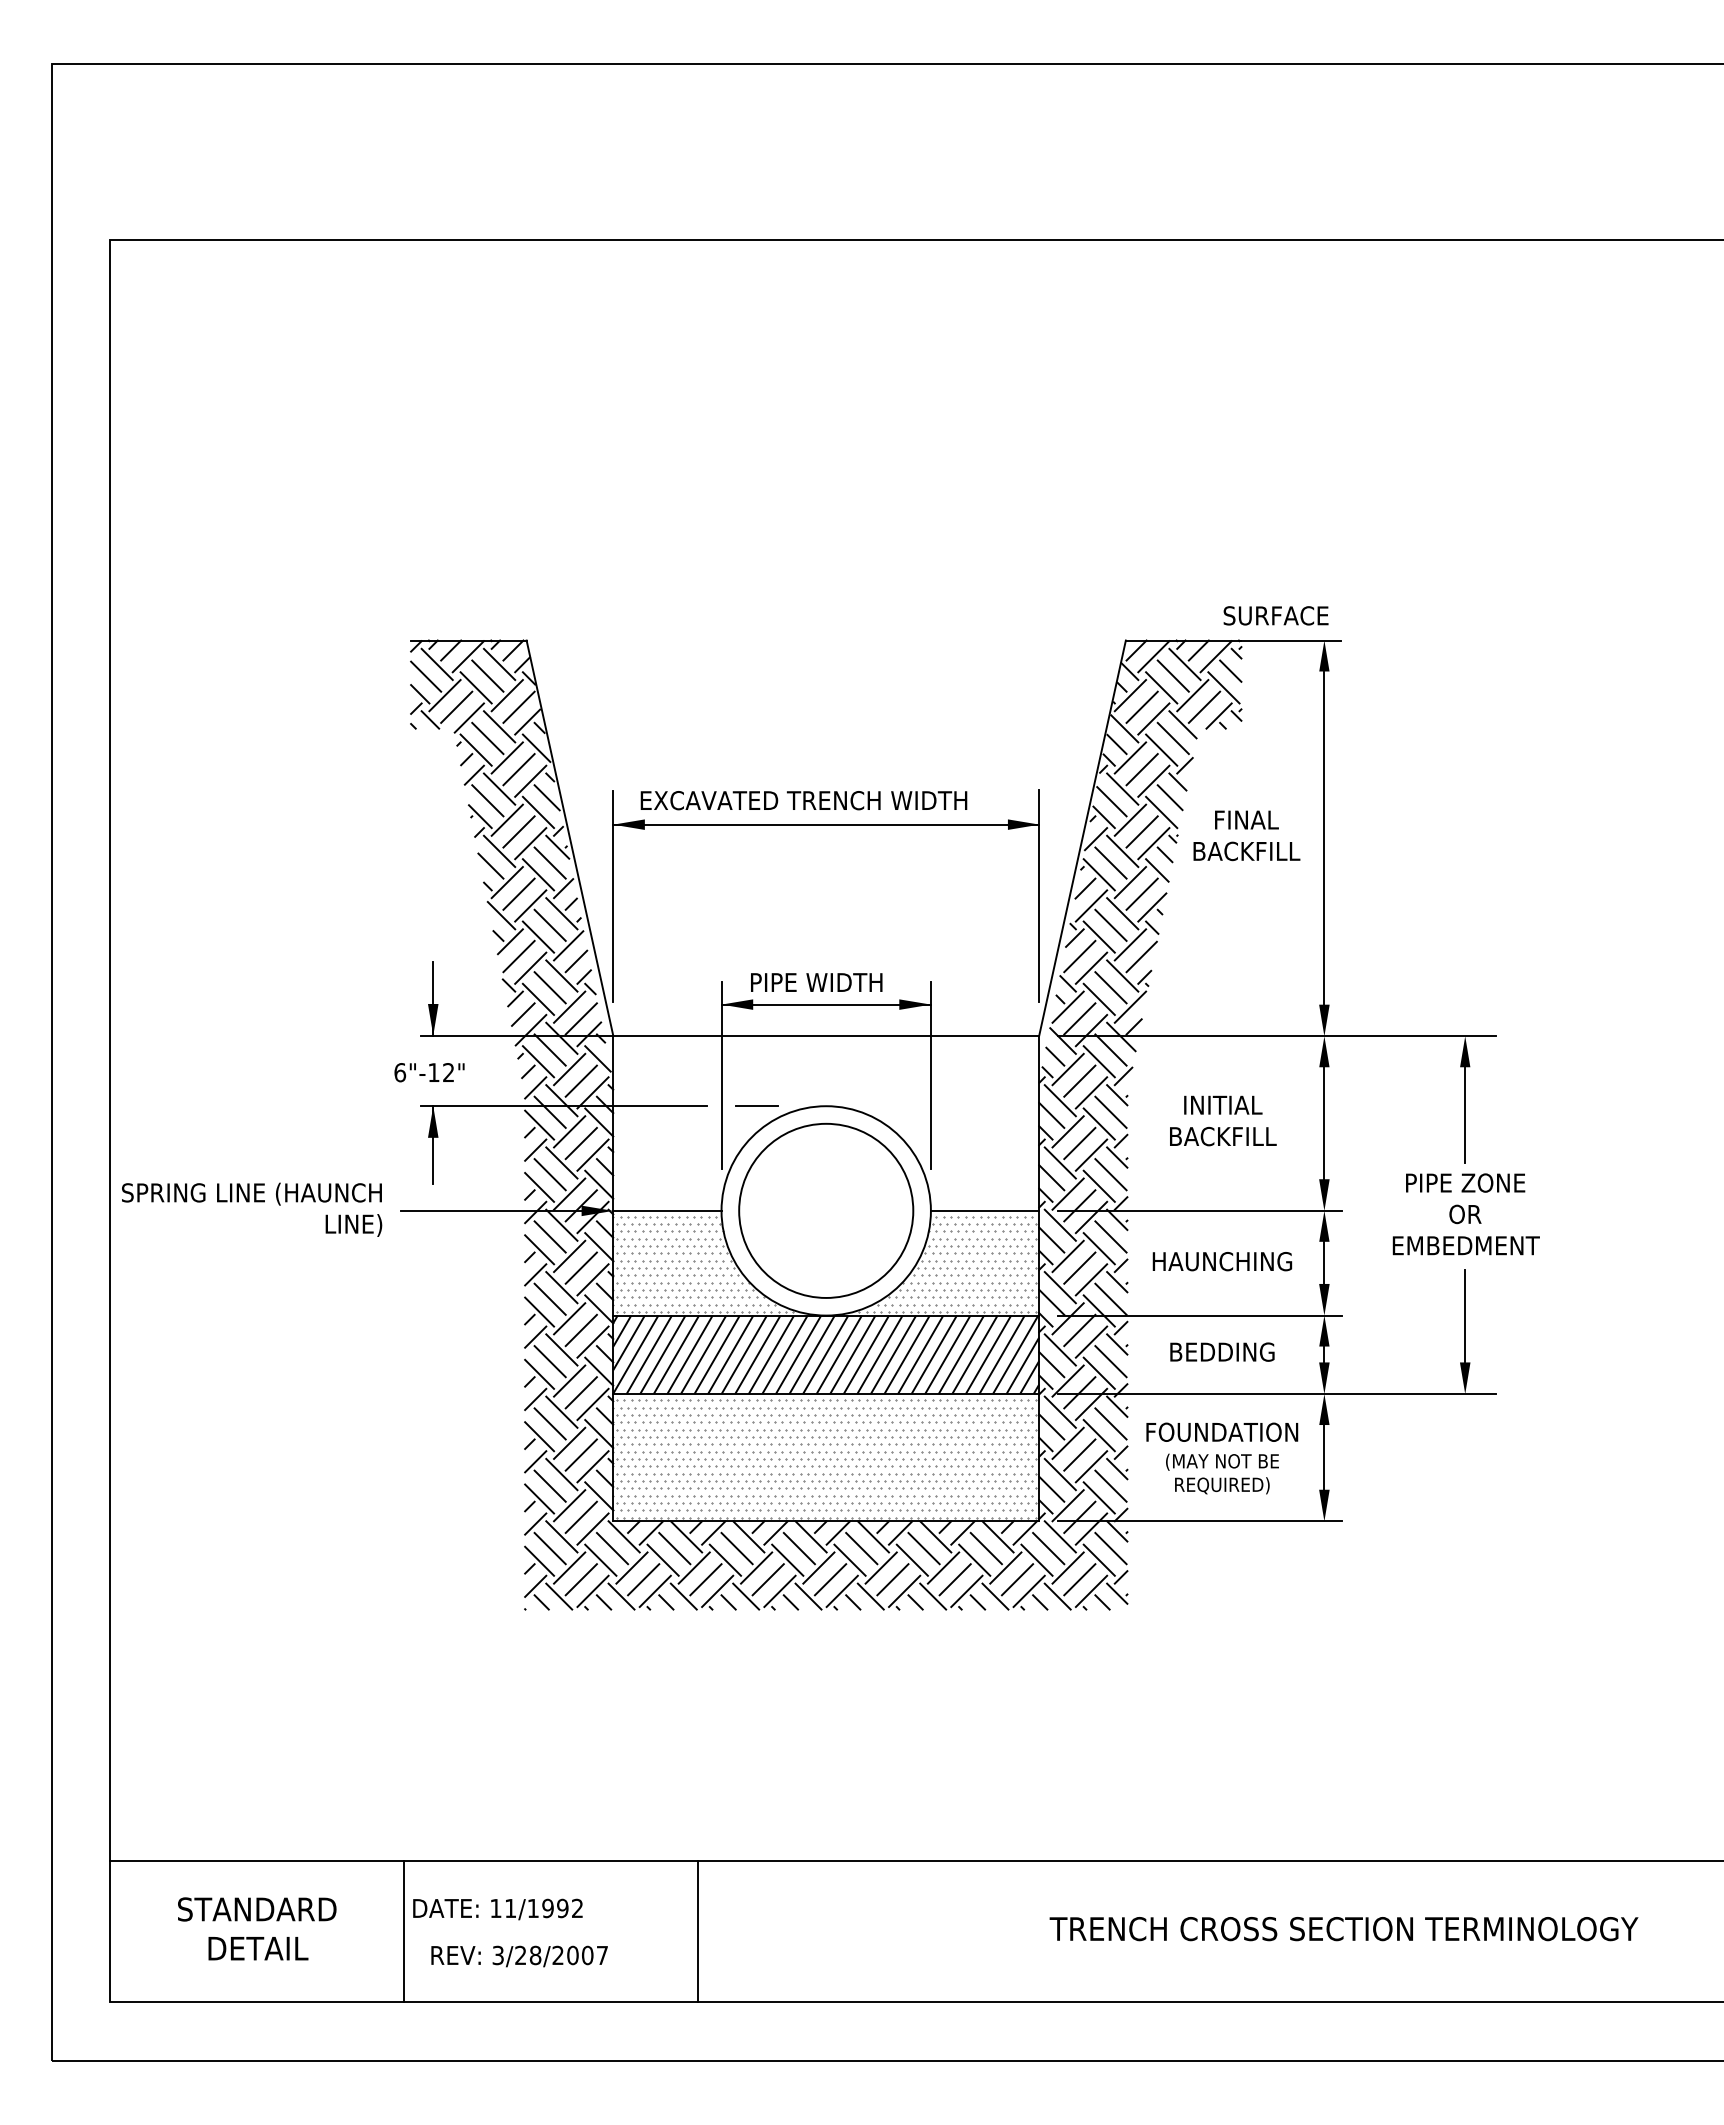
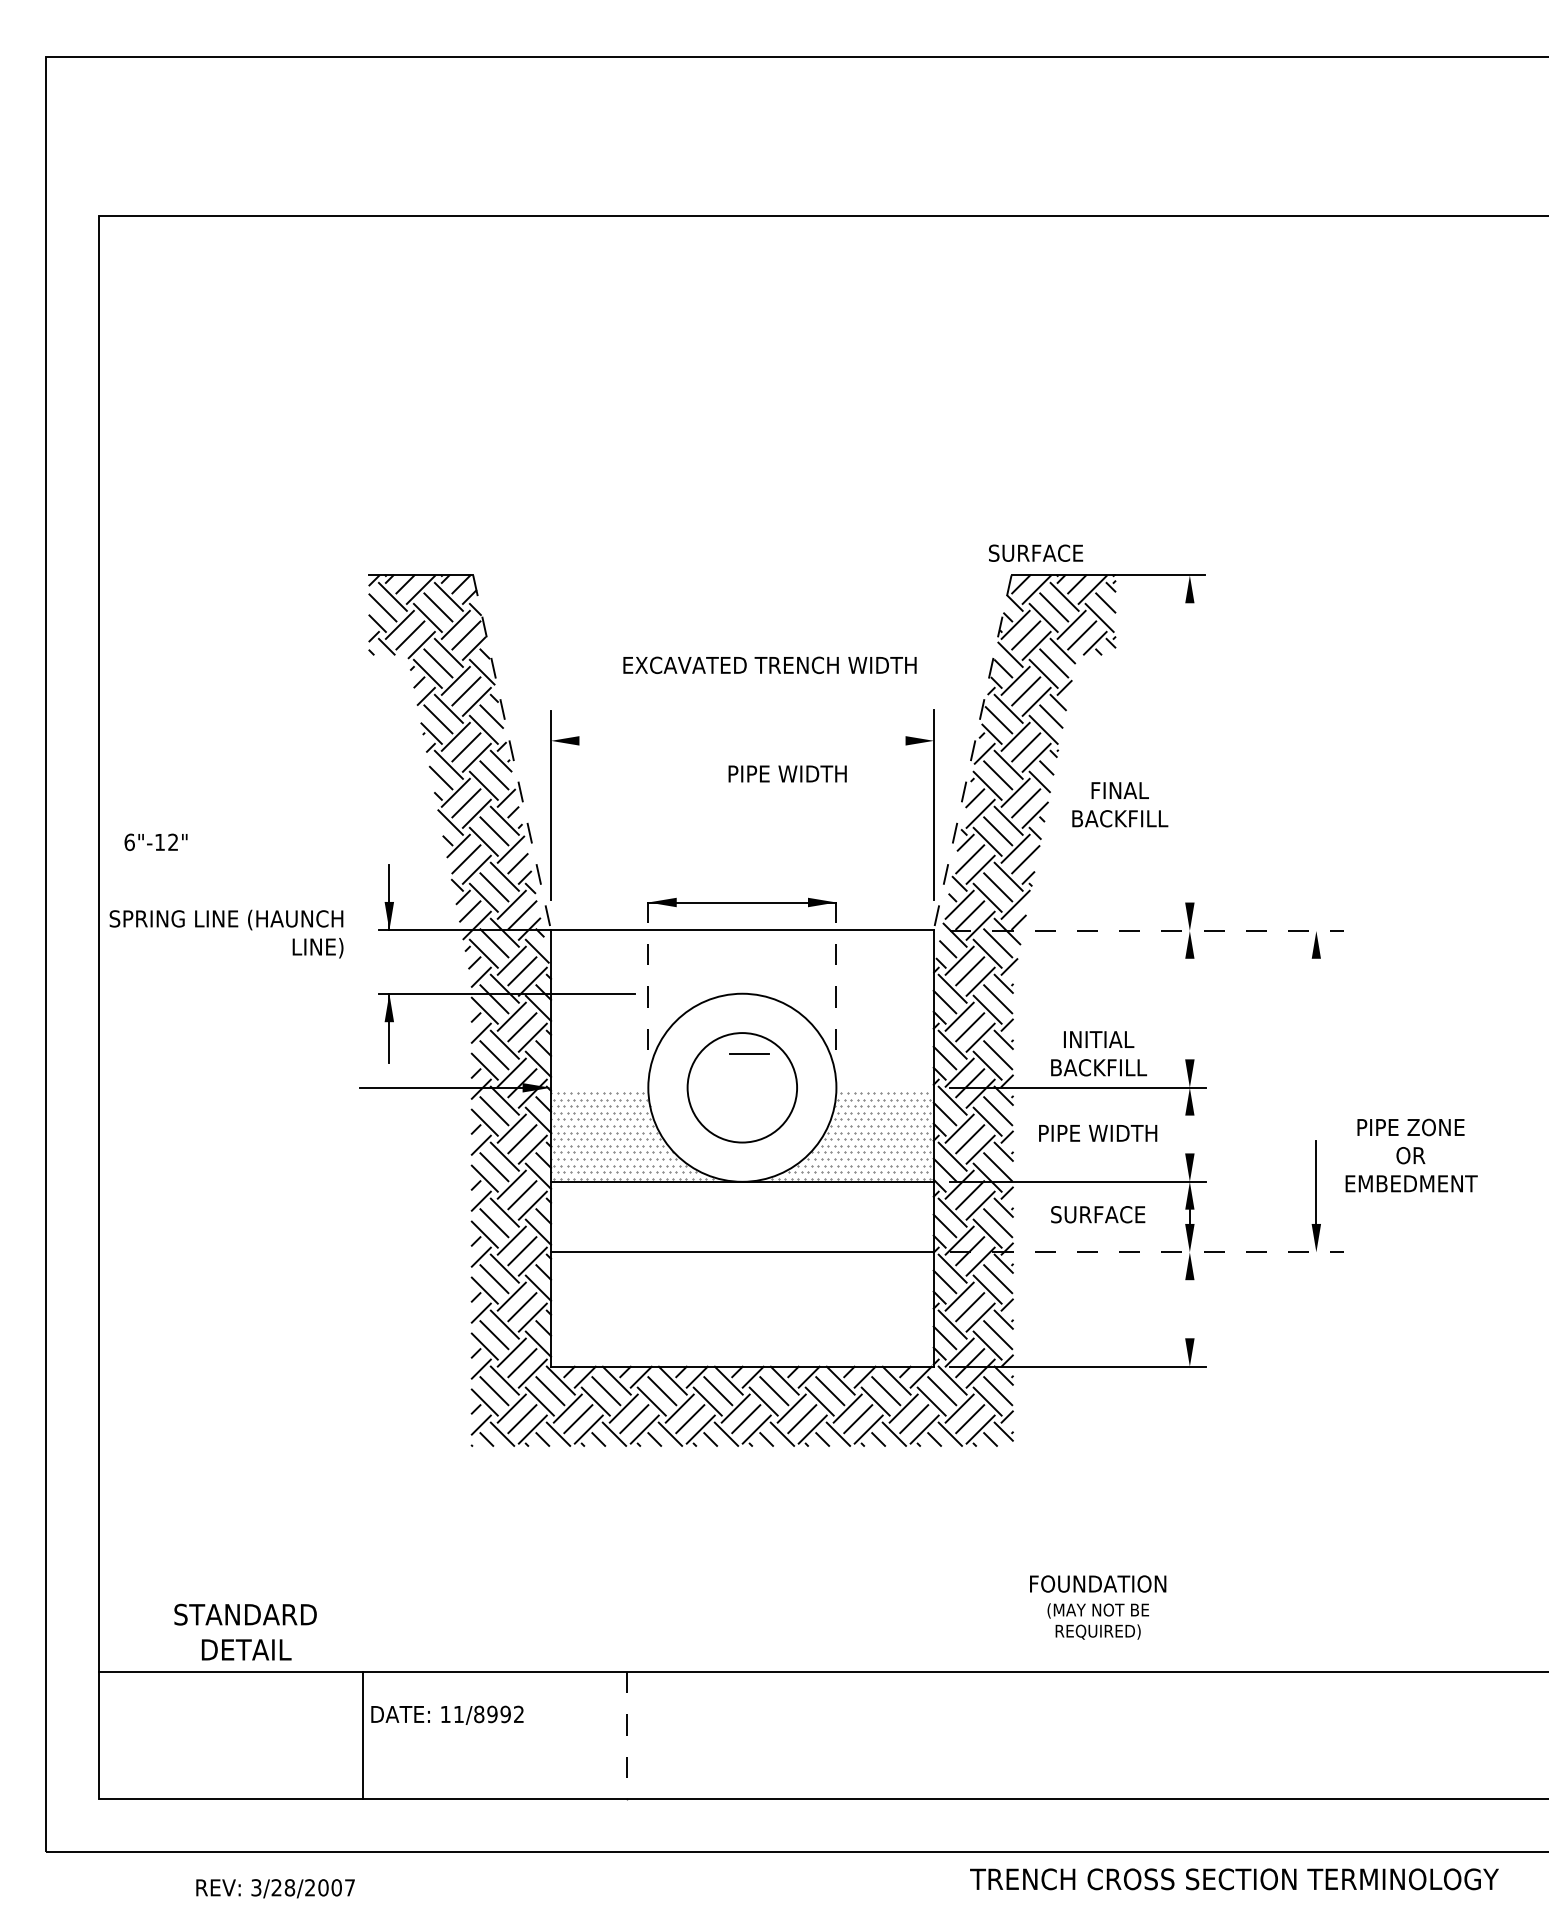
text: (1275, 615) -> (1035, 552), moved
text: (803, 800) -> (769, 665), moved
line: (826, 824) -> (742, 740), removed
text: (1246, 835) -> (1119, 804), moved
line: (1324, 837) -> (1189, 752), removed
line: (570, 838) -> (512, 753), solid -> dashed
line: (1082, 838) -> (972, 753), solid -> dashed
text: (816, 982) -> (787, 773), moved
line: (1277, 1036) -> (1147, 931), solid -> dashed
text: (429, 1072) -> (156, 842), moved
line: (721, 1075) -> (648, 966), solid -> dashed
line: (930, 1075) -> (836, 966), solid -> dashed
line: (756, 1105) -> (748, 1053), moved
line: (1465, 1115) -> (1316, 1002), removed
text: (1223, 1120) -> (1099, 1053), moved
line: (1324, 1123) -> (1189, 1009), removed
text: (252, 1209) -> (226, 933), moved
line: (667, 1210) -> (599, 1087), removed
circle: (826, 1210) -> (742, 1087), size x0.7
line: (984, 1210) -> (884, 1087), removed
text: (1465, 1214) -> (1410, 1155), moved
text: (1222, 1261) -> (1098, 1133), HAUNCHING -> PIPE WIDTH
line: (1324, 1262) -> (1189, 1134), removed
text: (1221, 1351) -> (1097, 1214), BEDDING -> SURFACE
hatch: (826, 1354) -> (742, 1216), removed
line: (1277, 1394) -> (1147, 1252), solid -> dashed
line: (1324, 1457) -> (1189, 1309), removed
hatch: (824, 1458) -> (740, 1310), removed
text: (1222, 1458) -> (1098, 1607), moved
text: (533, 1908) -> (479, 1714), 11/1992 -> 11/8992
text: (257, 1928) -> (245, 1631), moved
text: (1343, 1929) -> (1233, 1879), moved
line: (697, 1932) -> (626, 1736), solid -> dashed
text: (519, 1956) -> (275, 1888), moved

